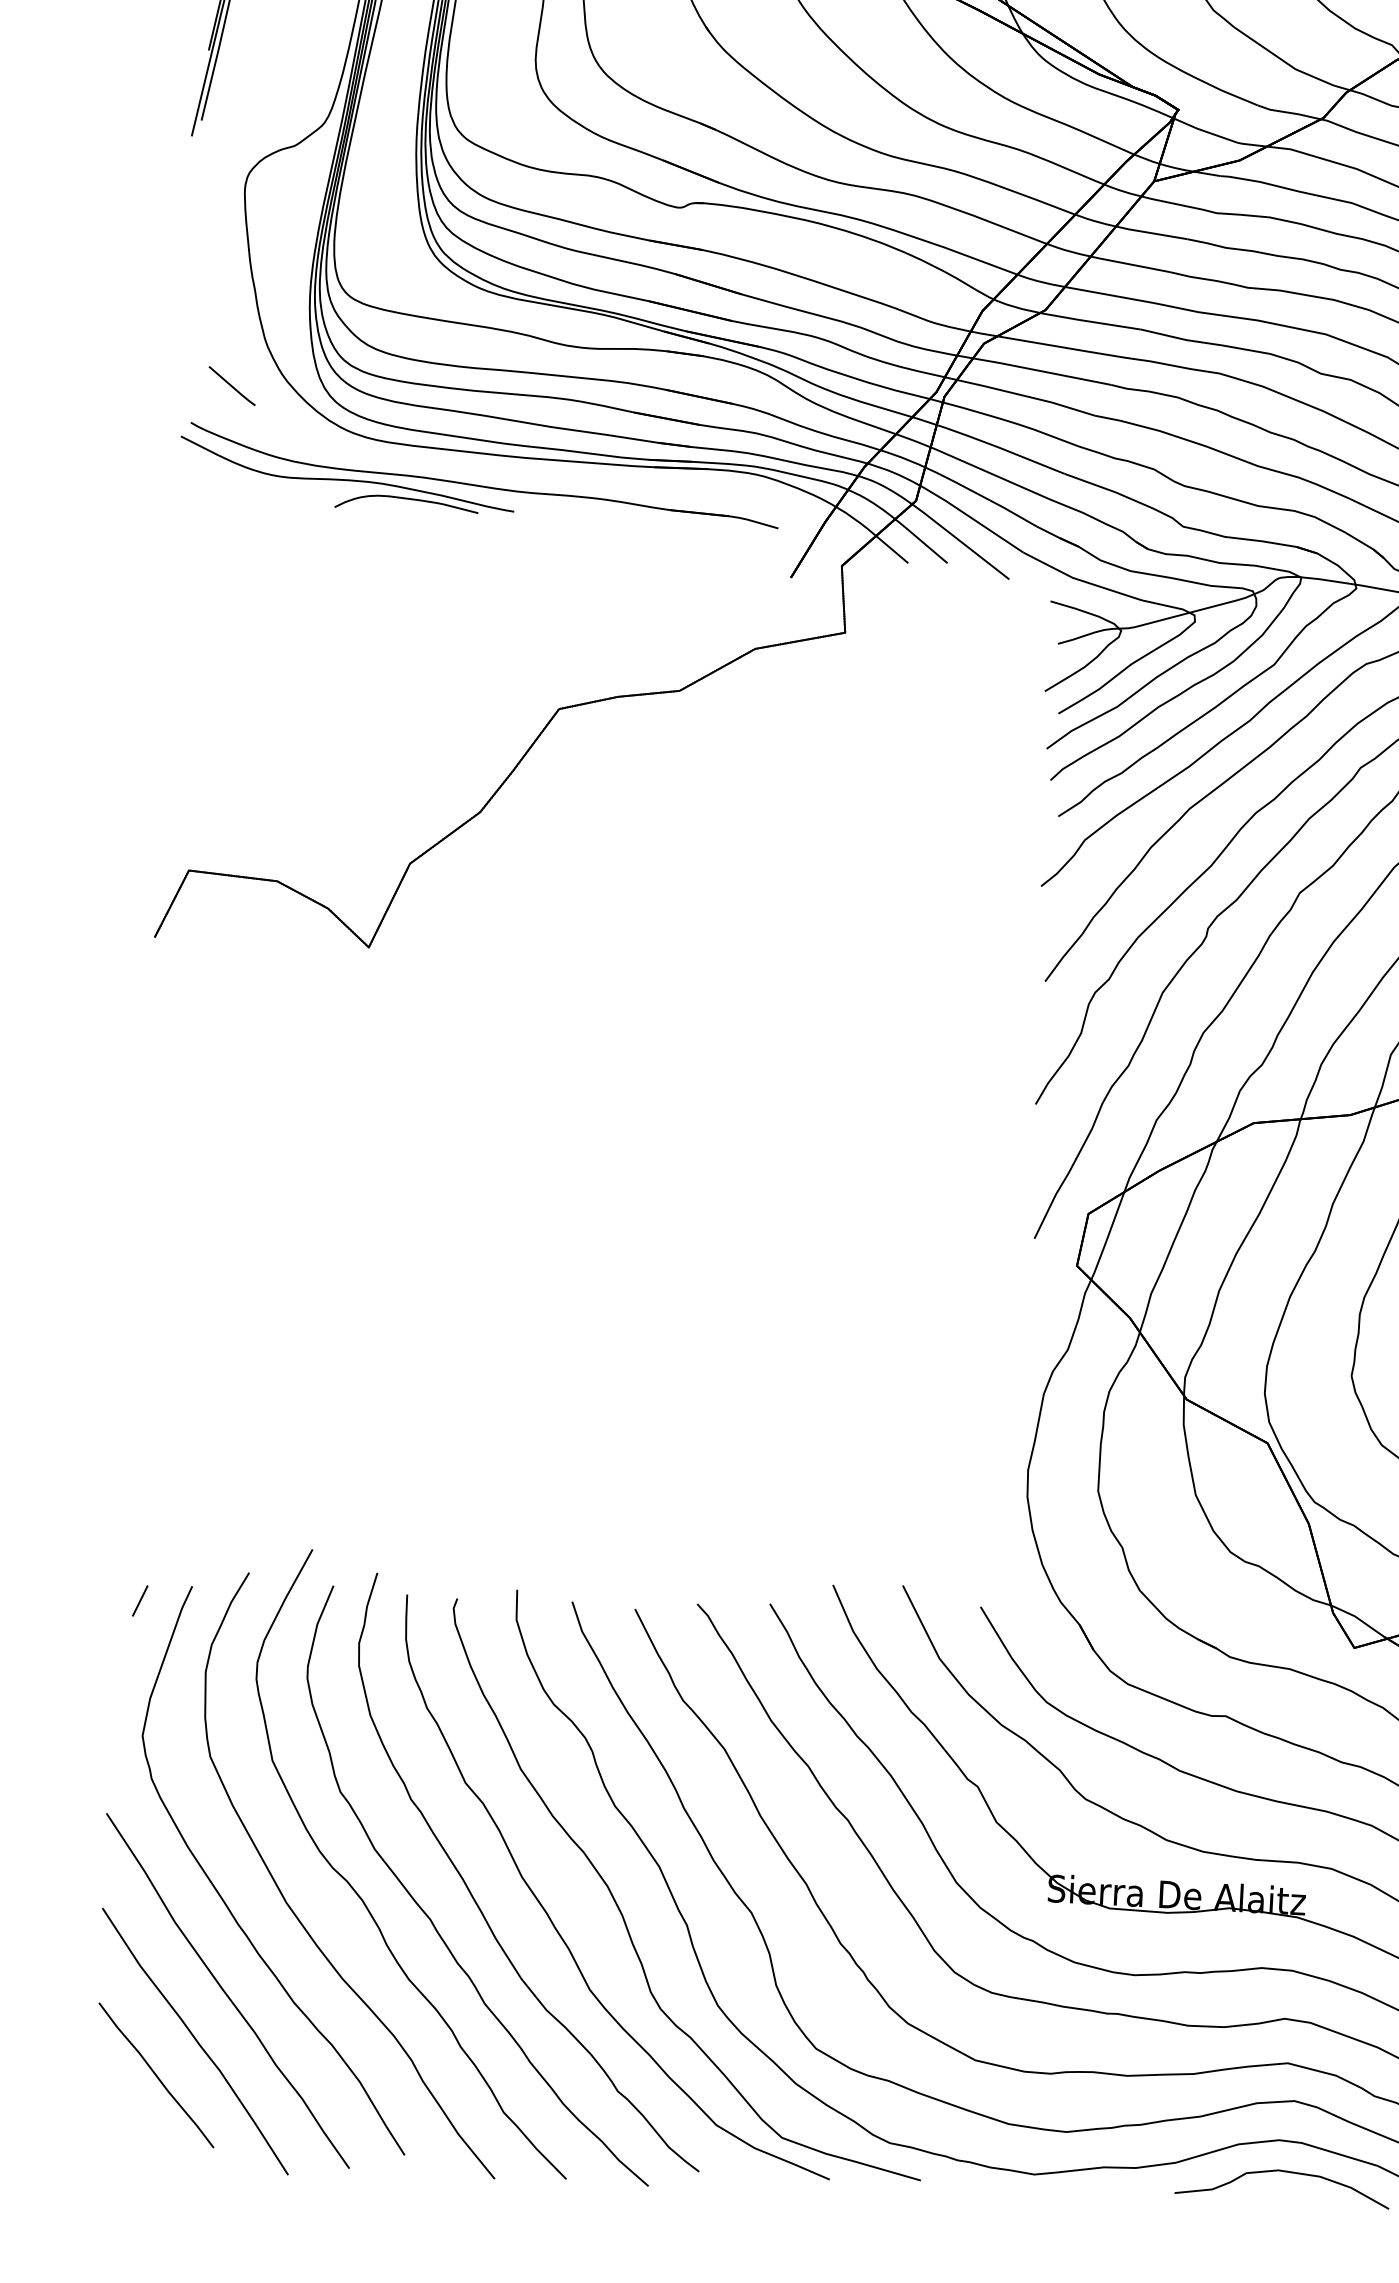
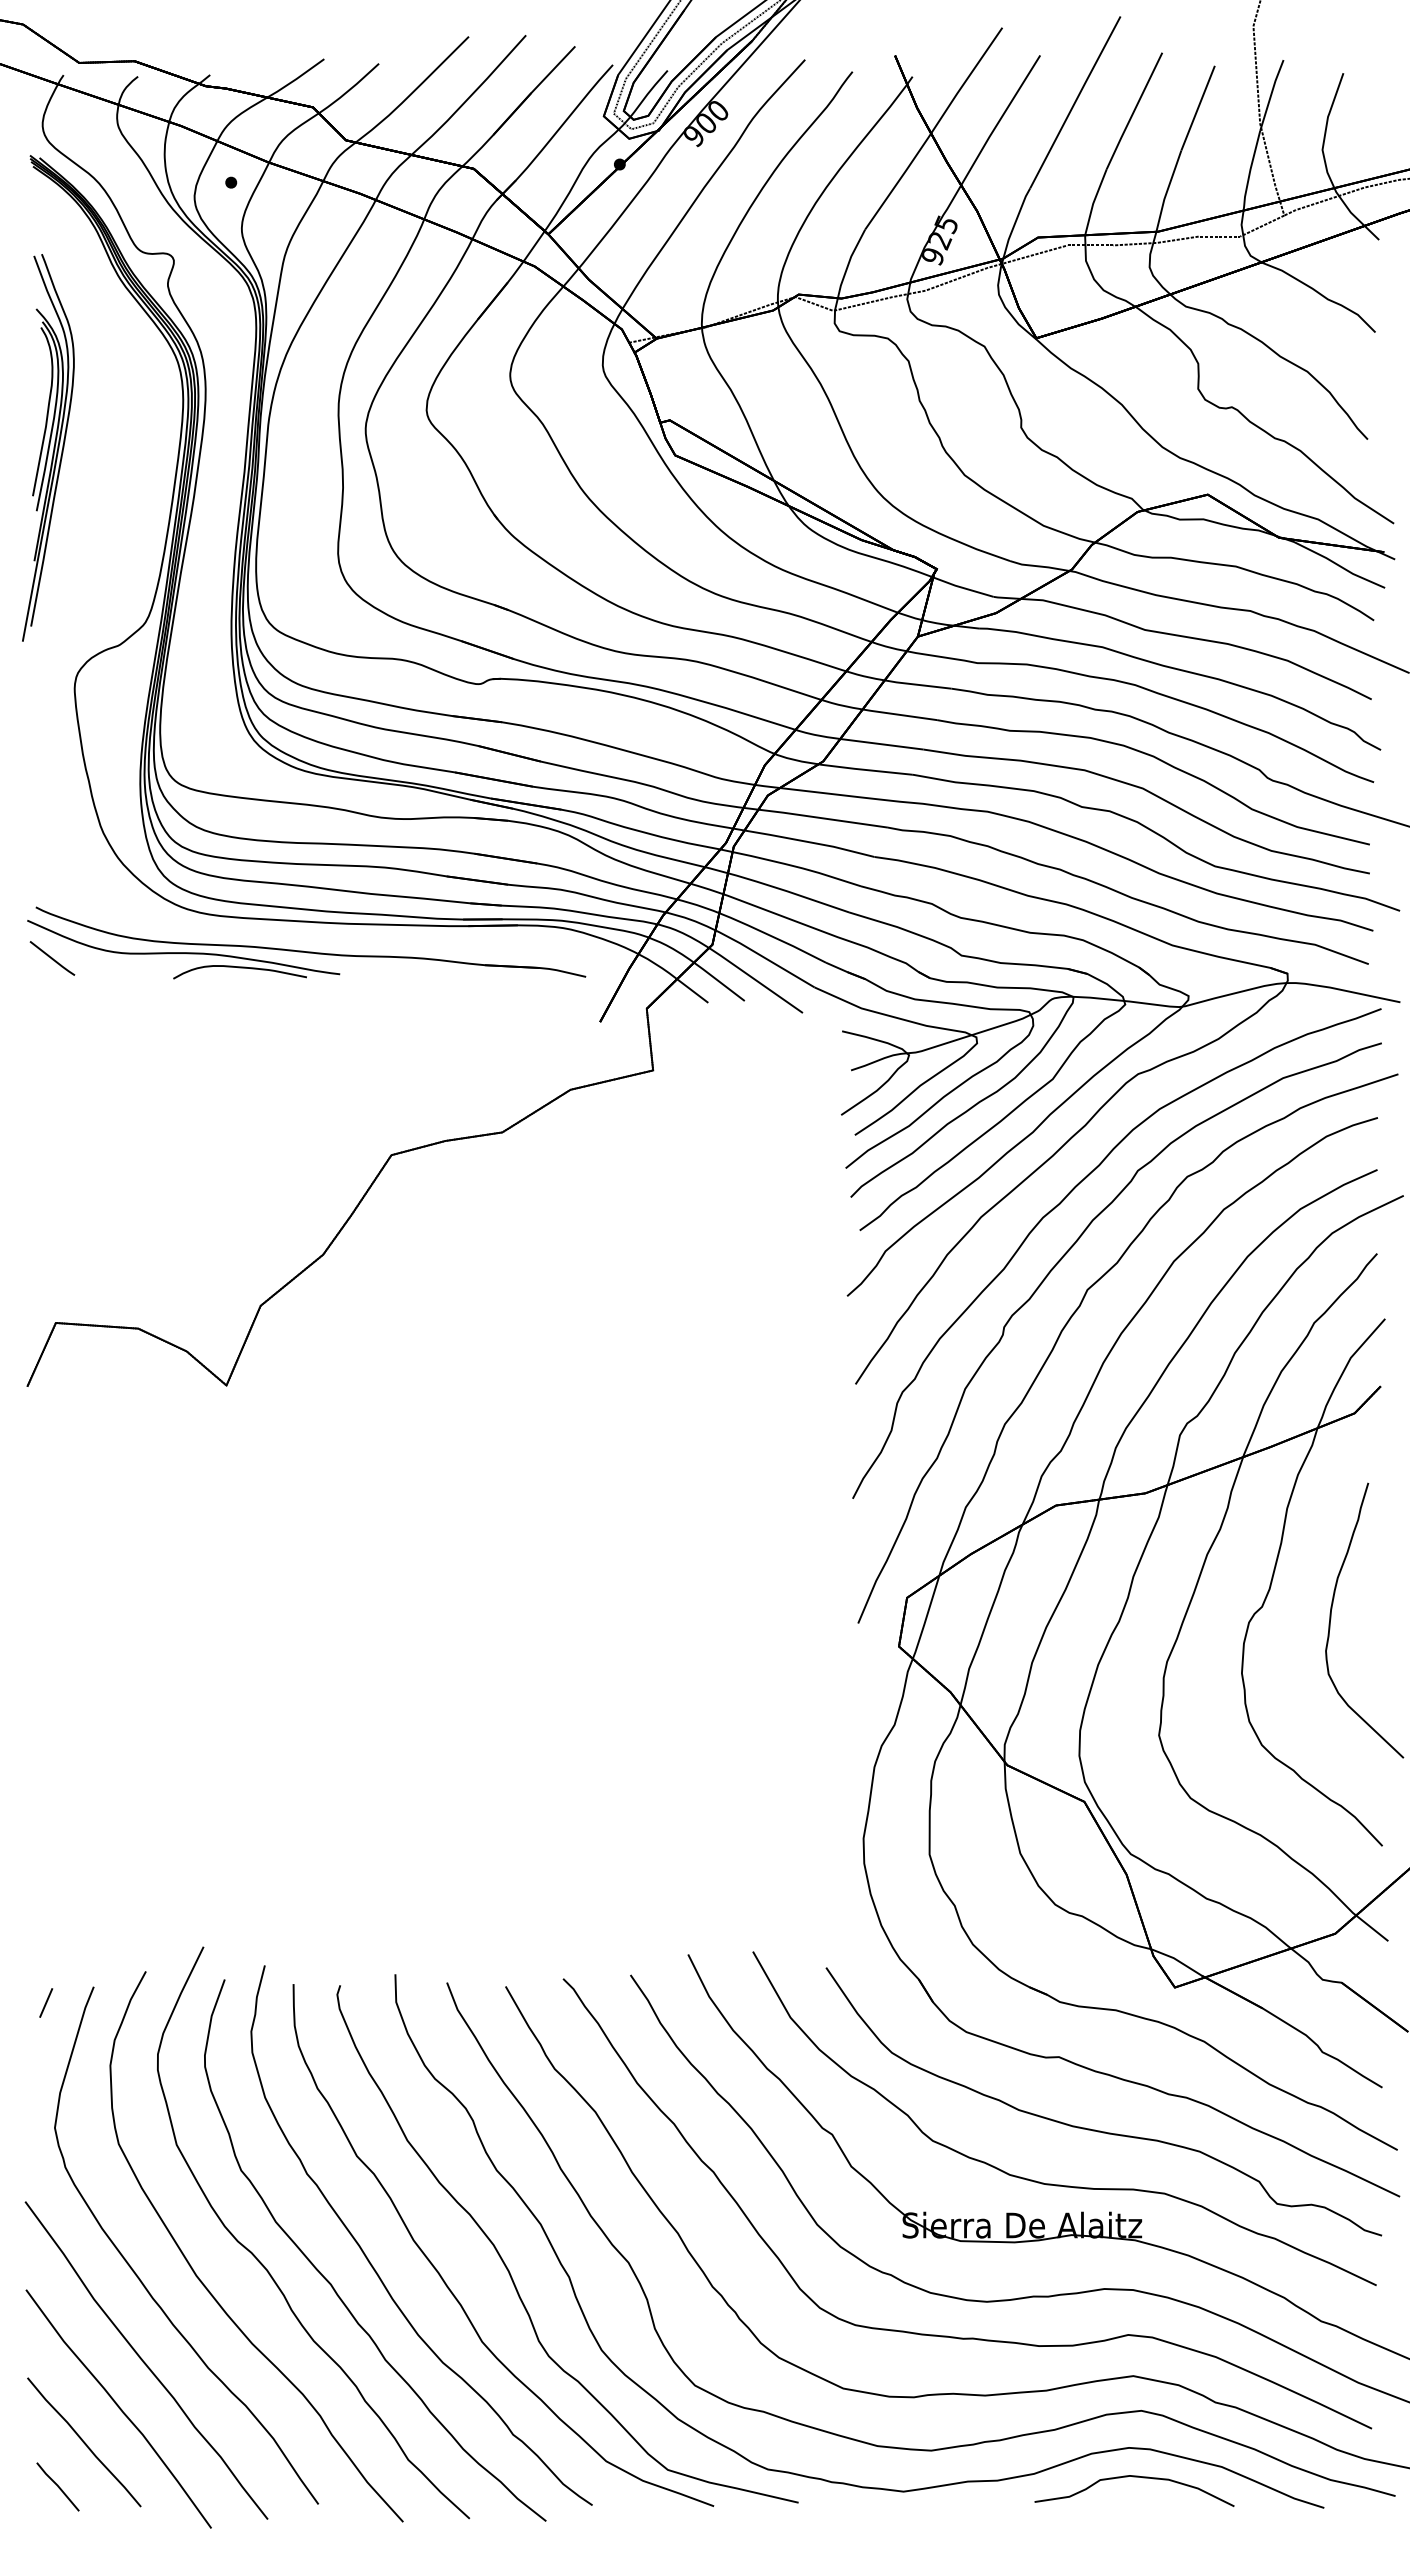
line: (232, 386) -> (52, 958), moved
line: (125, 2121) -> (57, 2486), added

